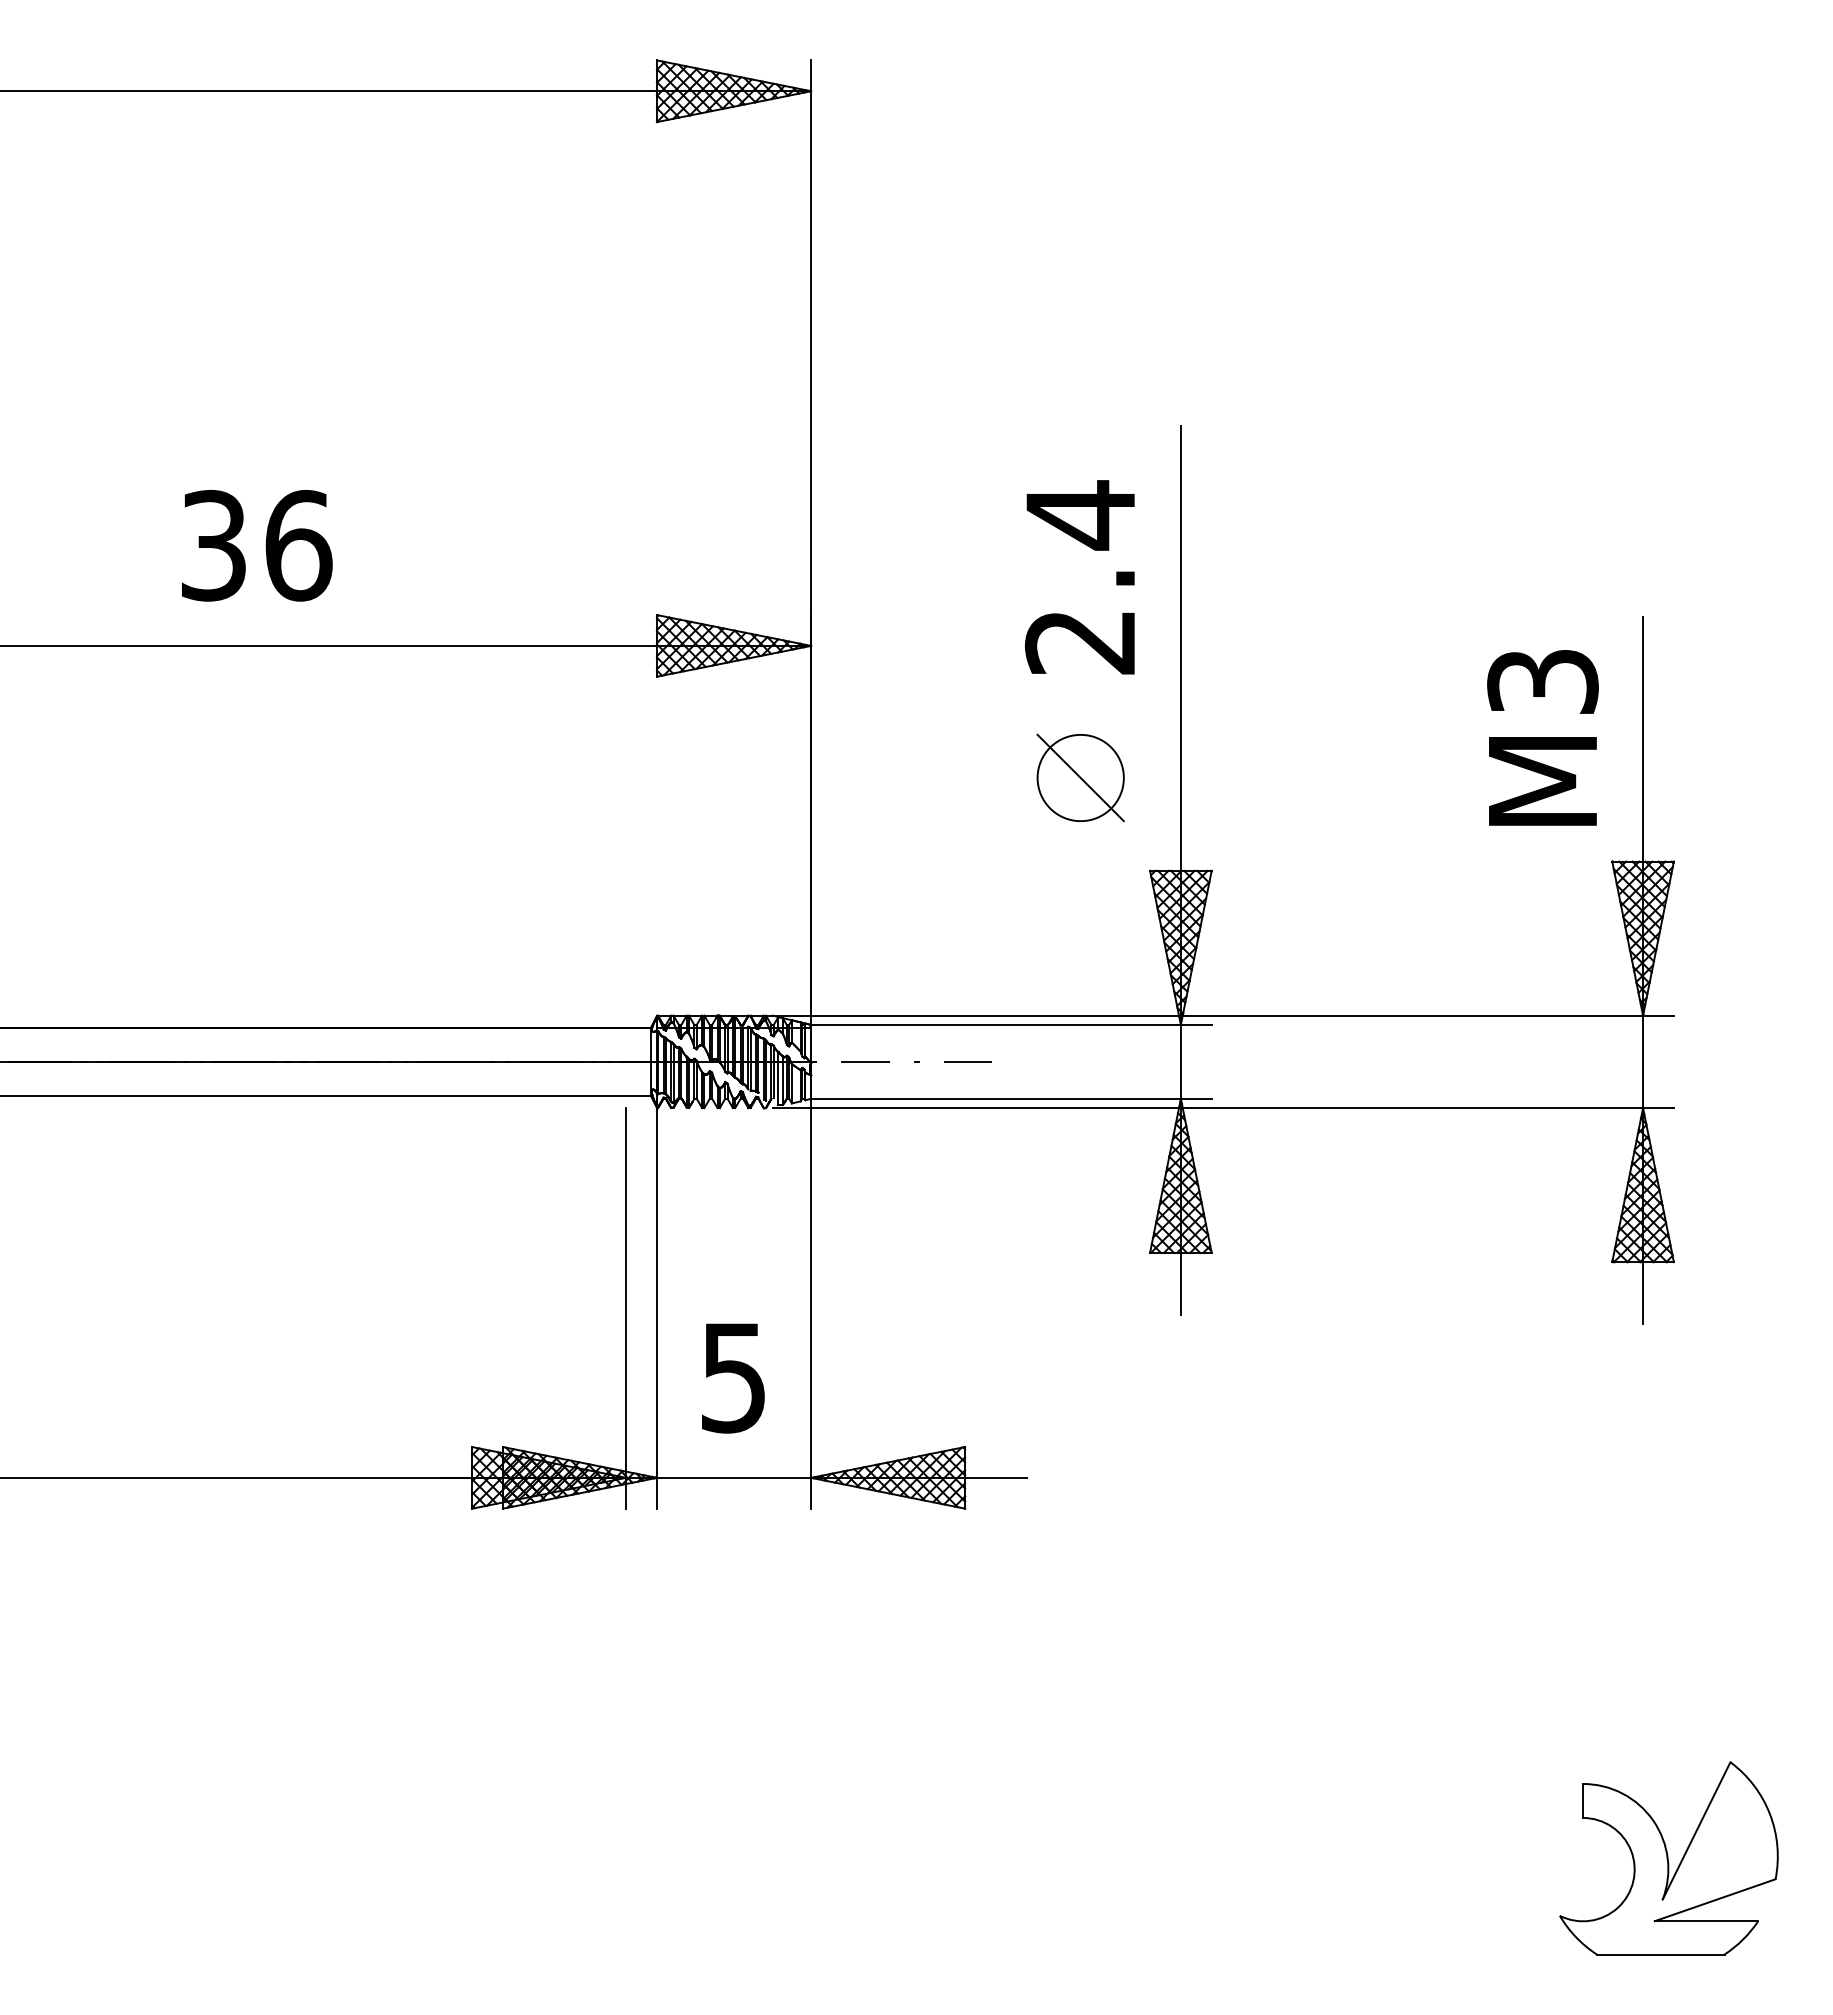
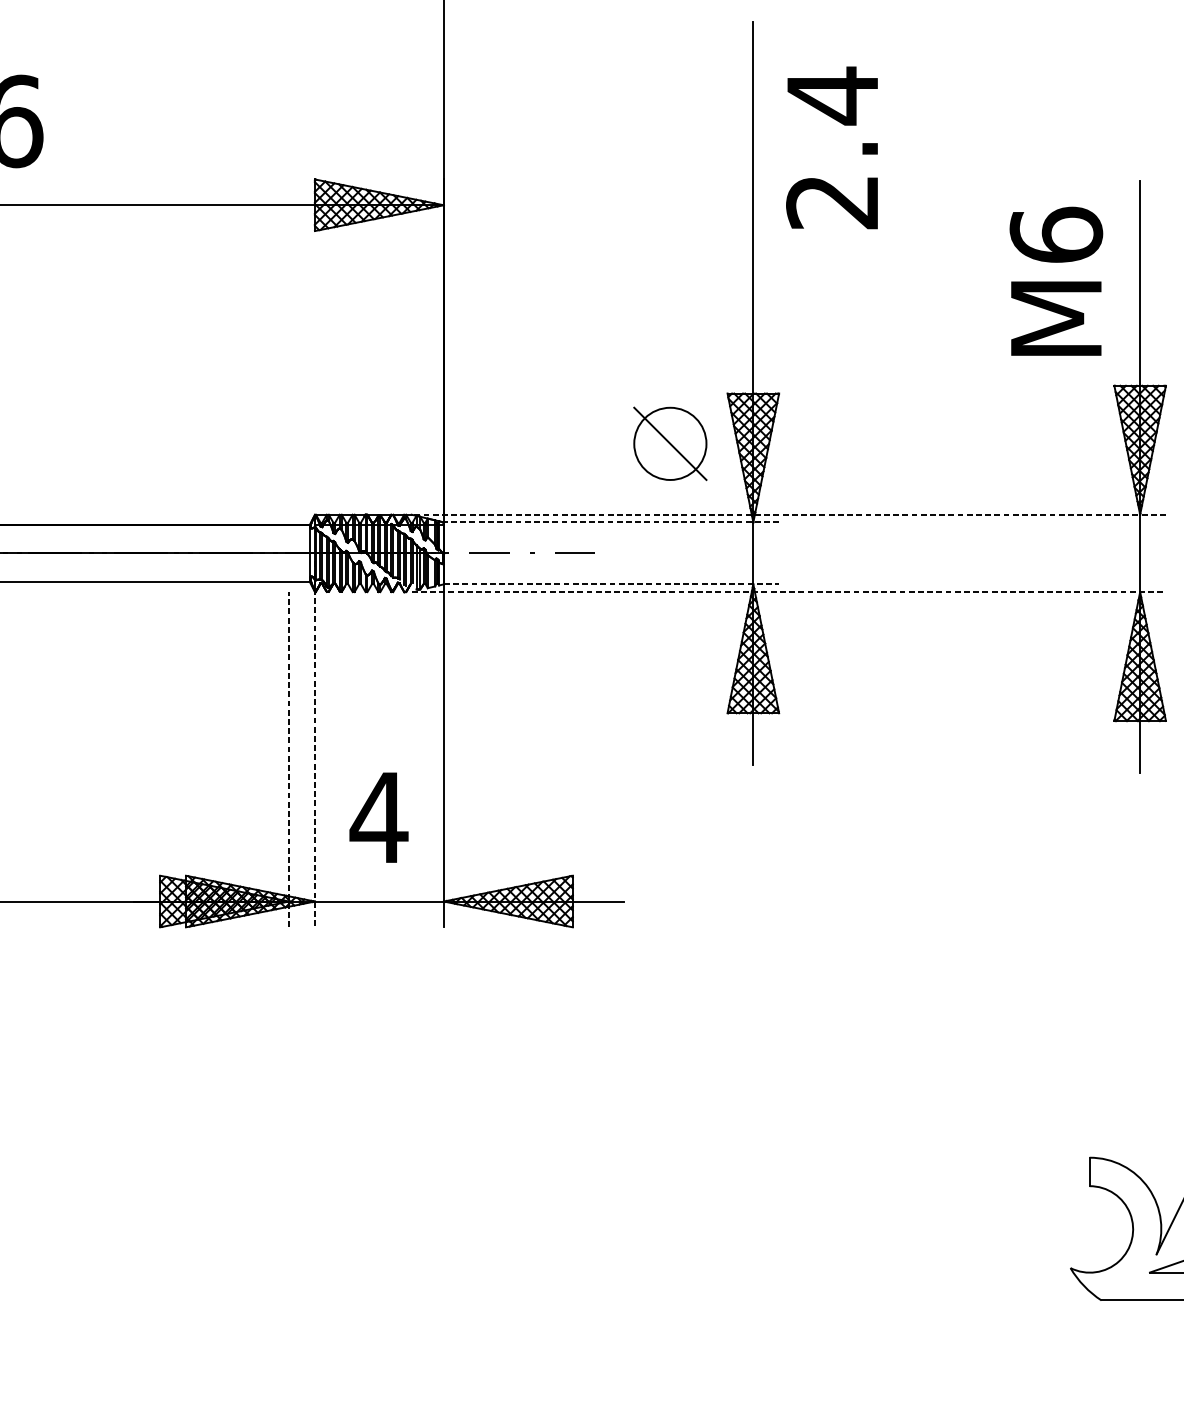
text: (1079, 577) -> (831, 148), moved
text: (1542, 680) -> (1055, 234), M3 -> M6
part: (1080, 777) -> (670, 443), moved
line: (1223, 1015) -> (789, 514), solid -> dashed
line: (1010, 1024) -> (610, 522), solid -> dashed
line: (1011, 1098) -> (611, 584), solid -> dashed
line: (1223, 1108) -> (789, 592), solid -> dashed
line: (657, 1289) -> (315, 743), solid -> dashed
line: (626, 1307) -> (289, 758), solid -> dashed
text: (733, 1378) -> (378, 818), 5 -> 4

